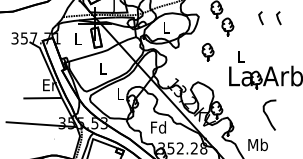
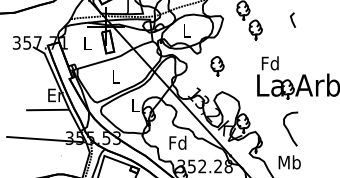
line: (278, 17) -> (312, 19), removed
part: (208, 52) -> (217, 66), moved
text: (240, 56) -> (269, 63), L -> Fd
curve: (267, 115) -> (288, 129), moved

